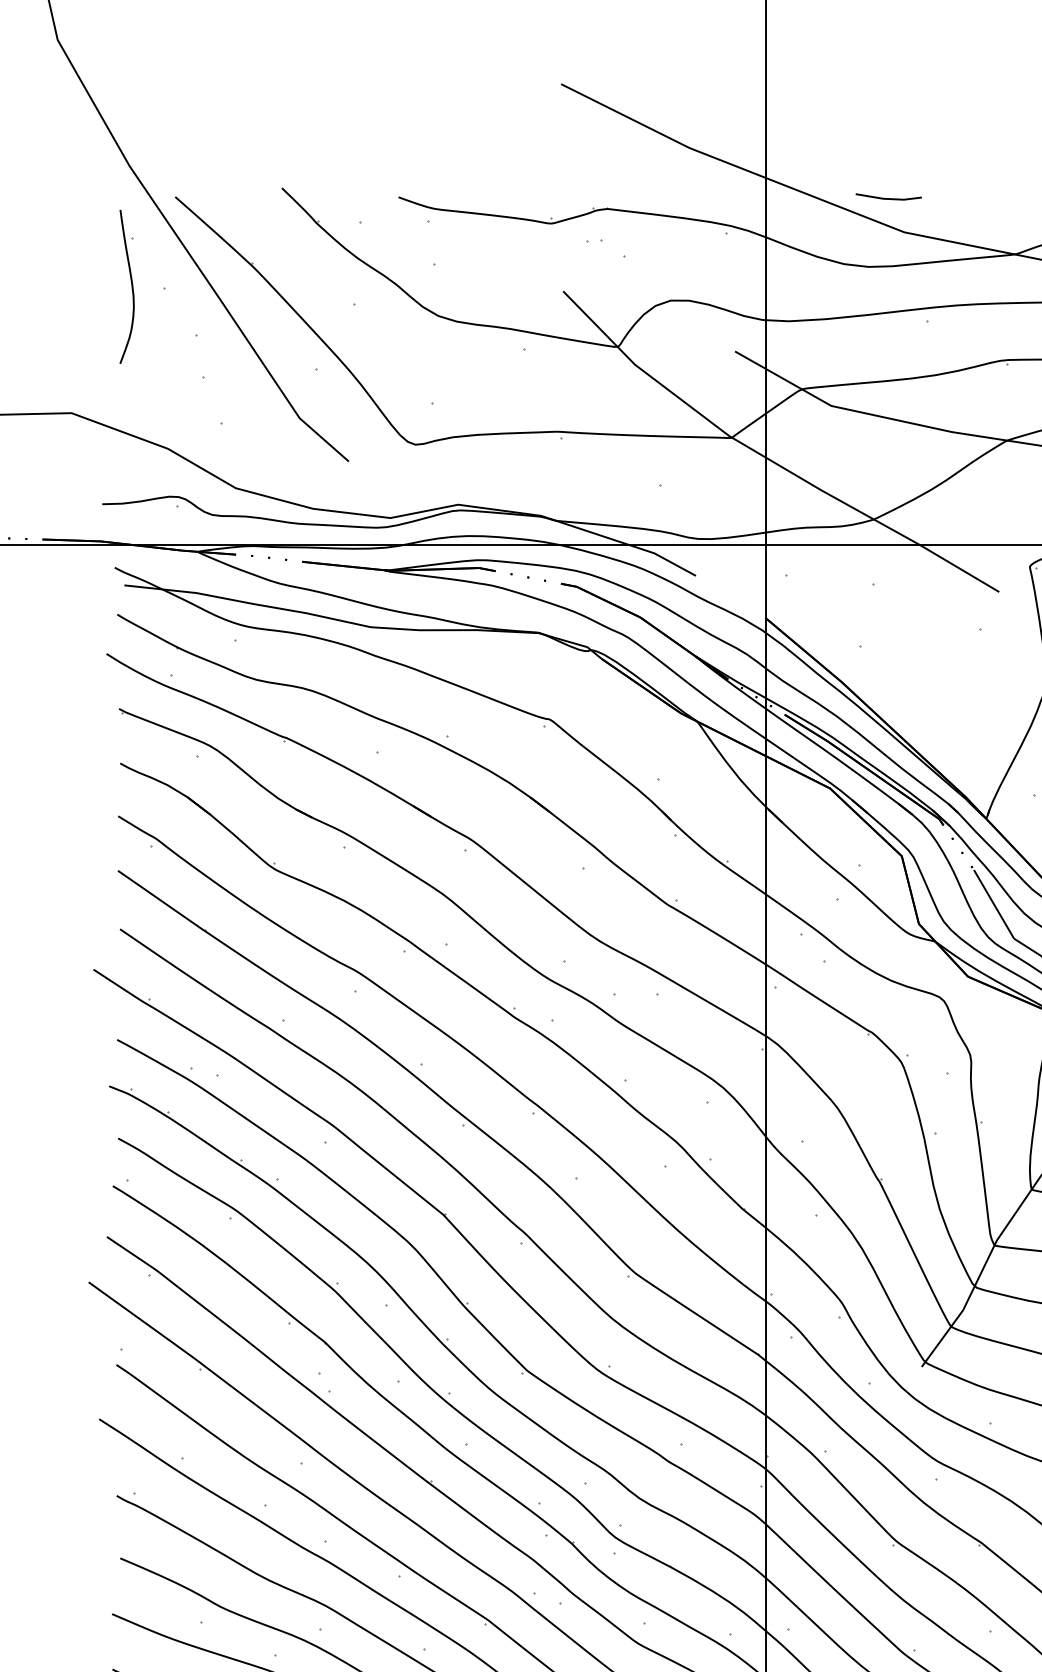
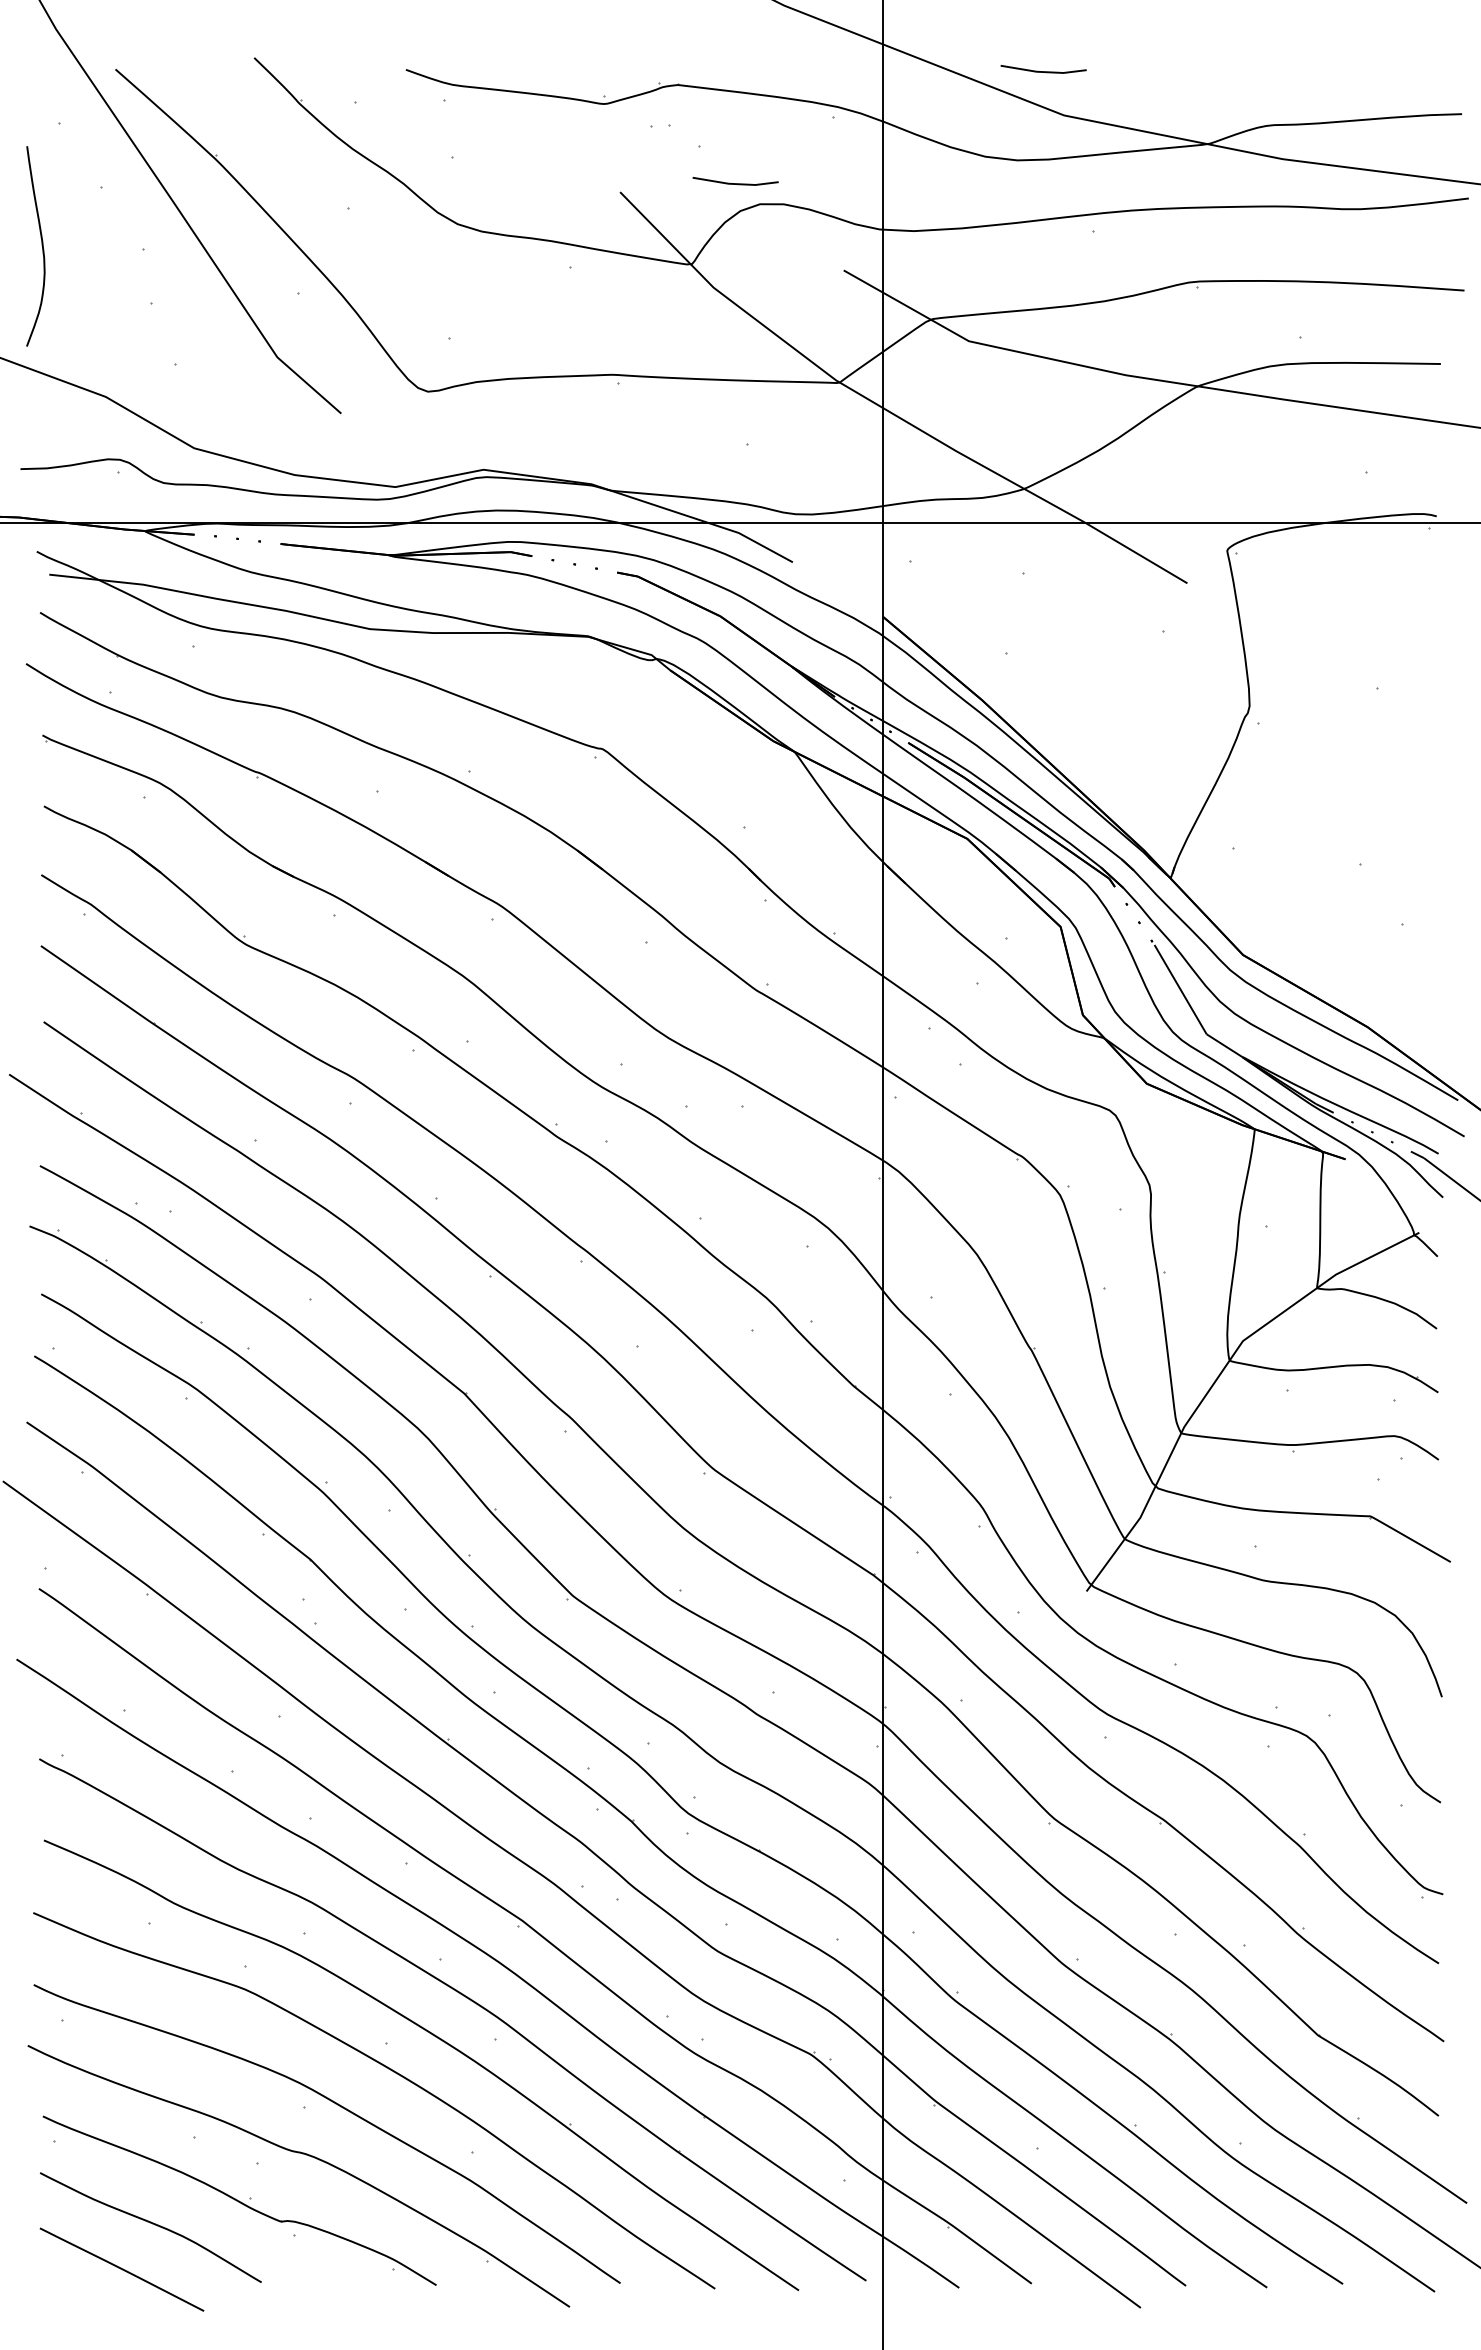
line: (651, 284) -> (735, 183), added
curve: (131, 286) -> (41, 245), moved

